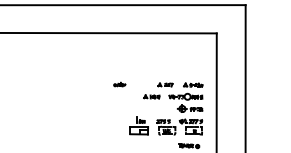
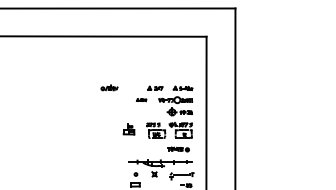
part: (119, 84) -> (109, 87), size x1.4
part: (151, 96) -> (141, 99), size x0.6
part: (138, 126) -> (128, 129), size x0.6

